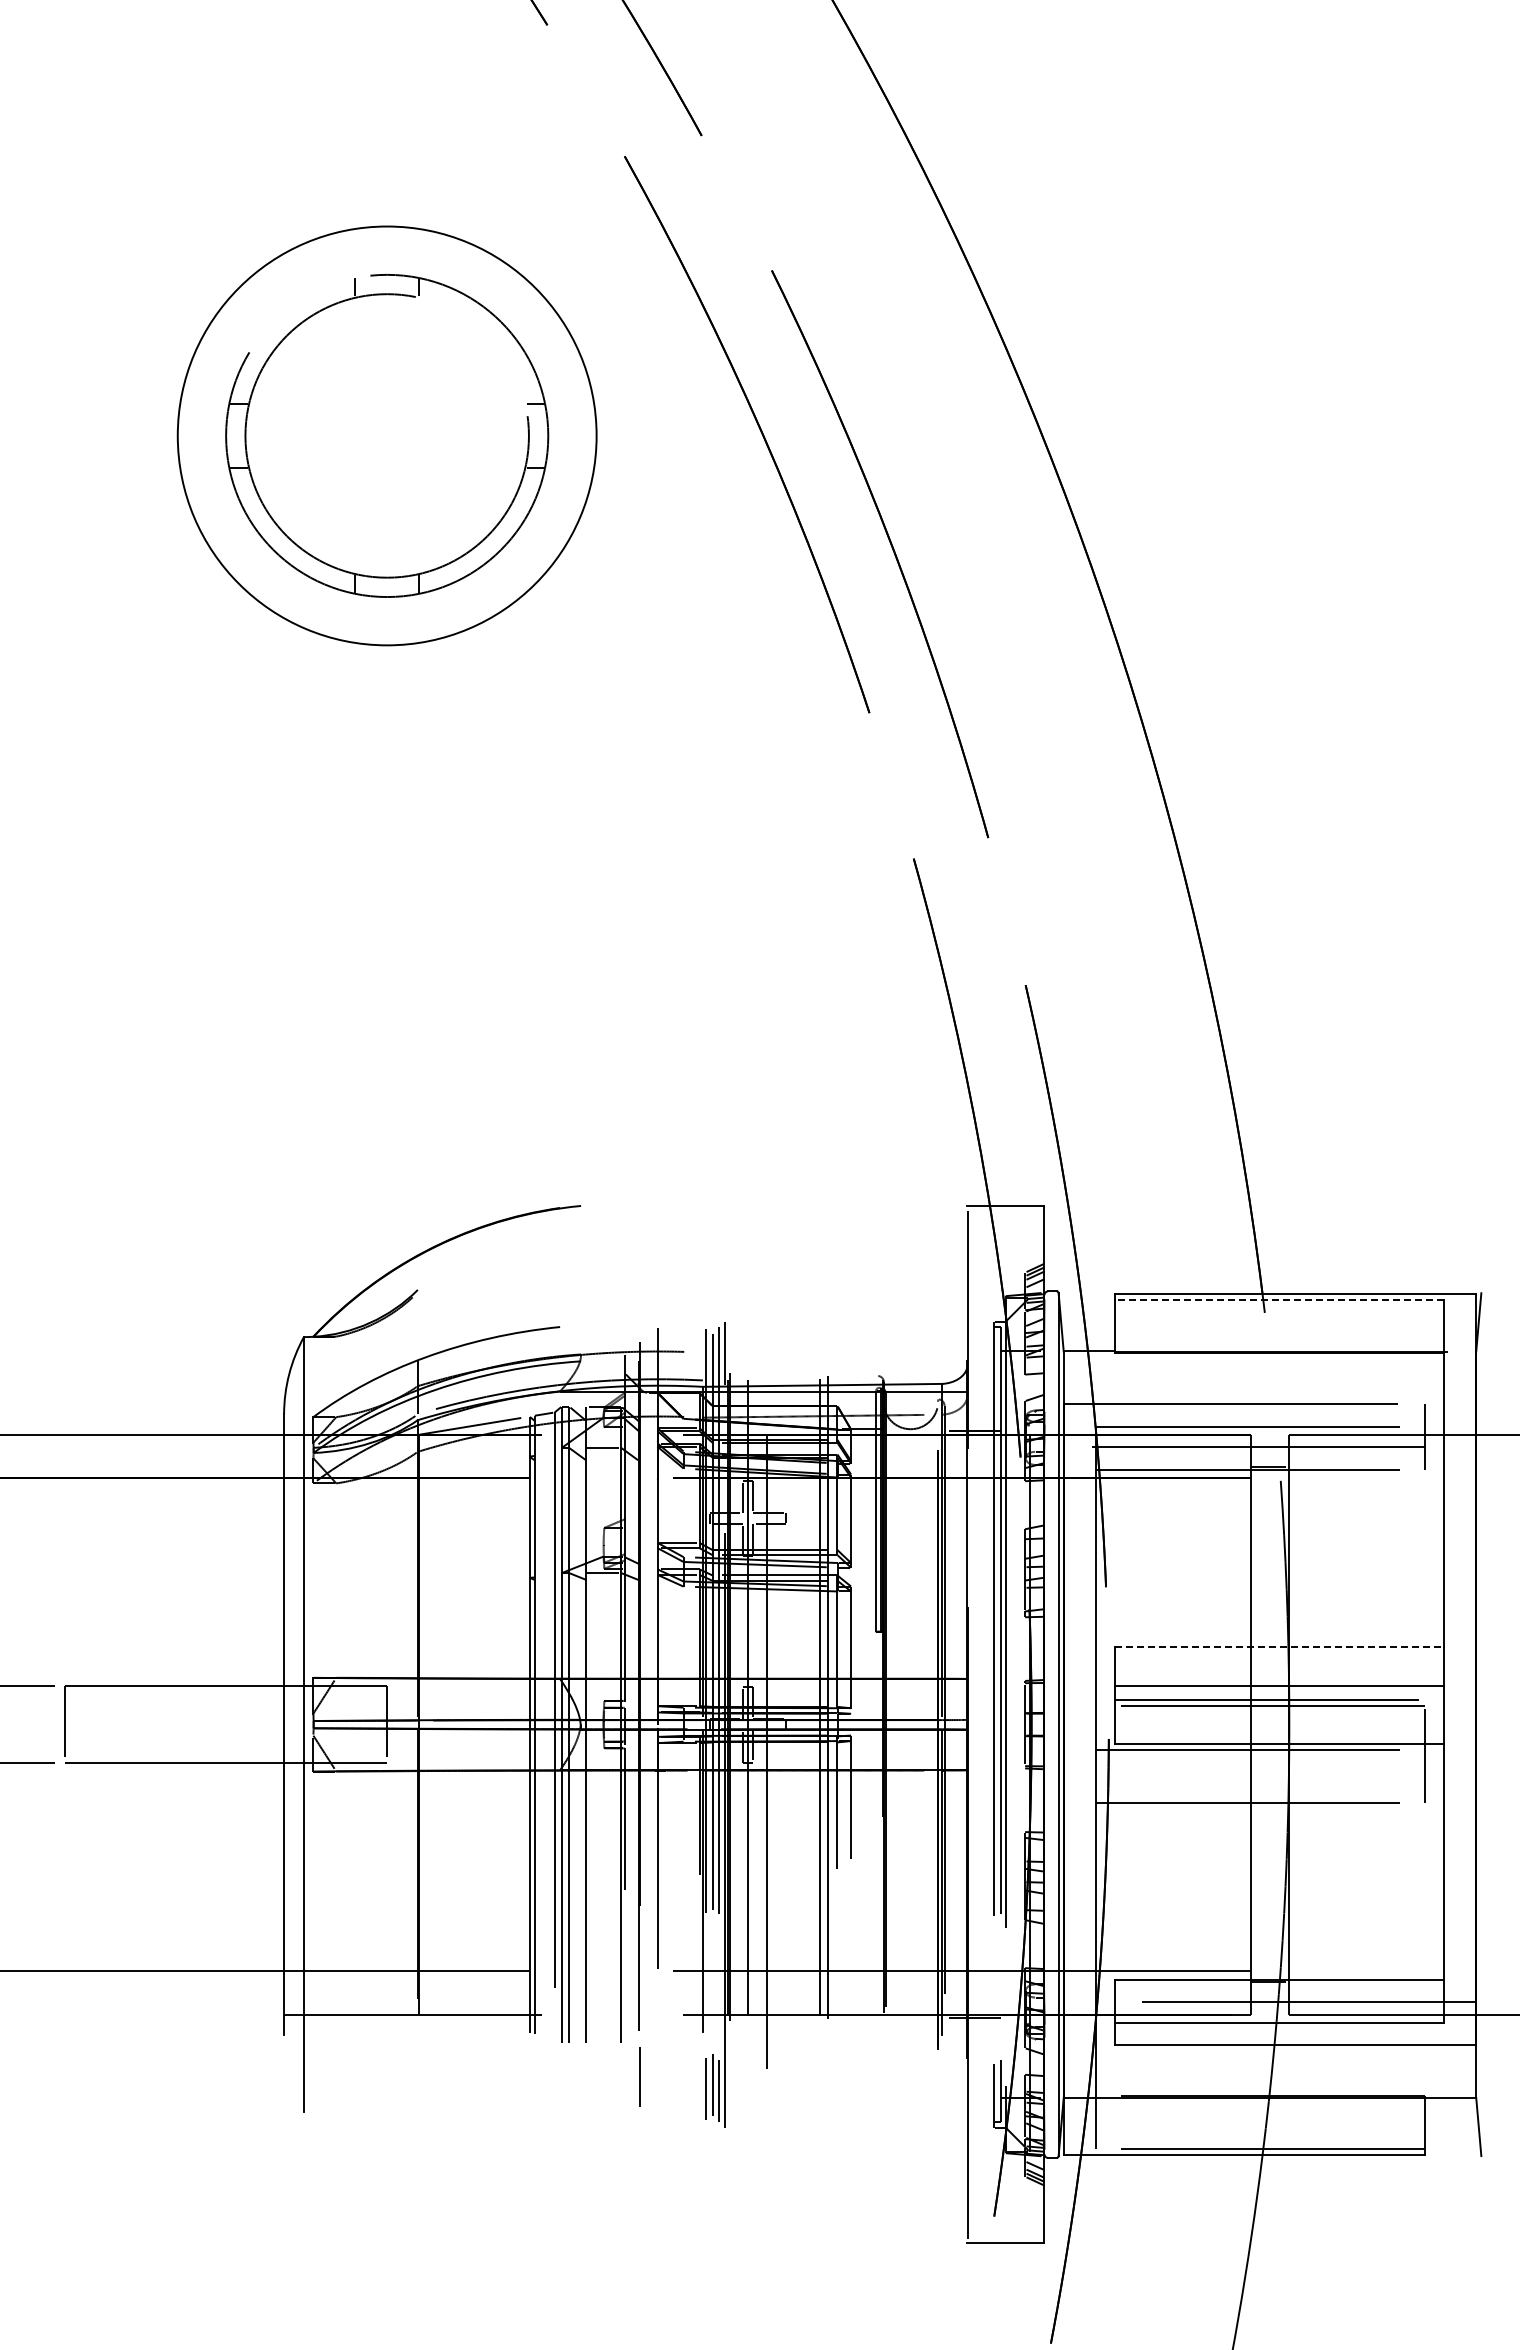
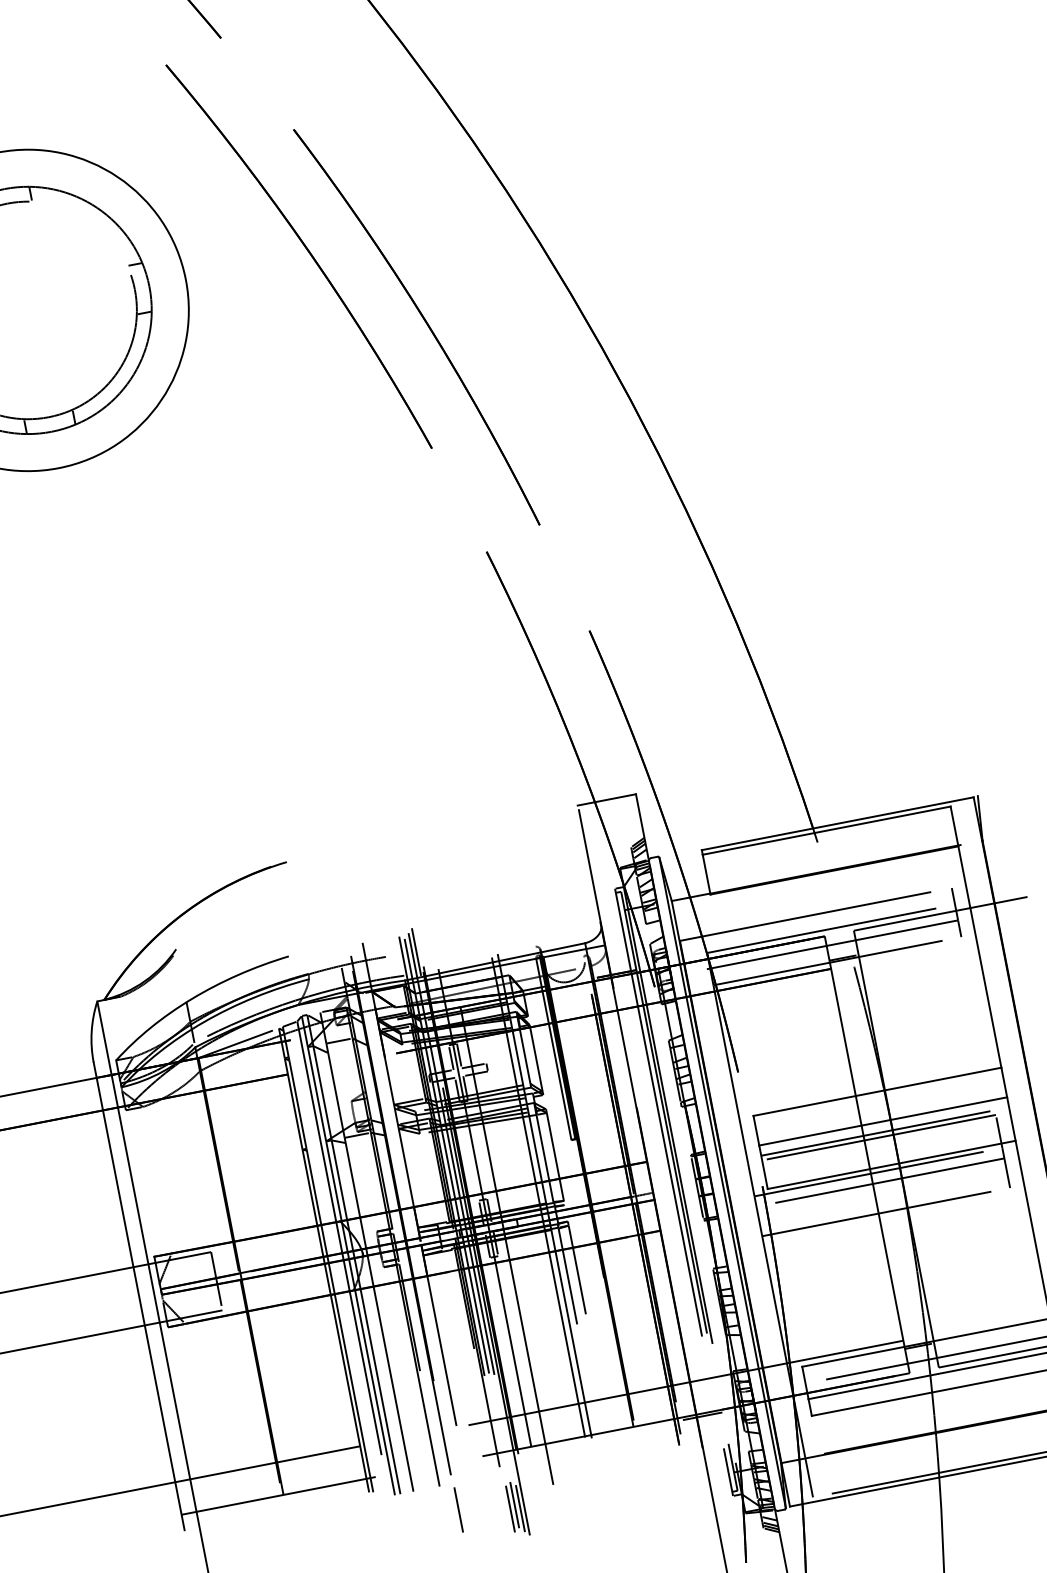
line: (1279, 1299) -> (826, 830), dashed -> solid
line: (1279, 1646) -> (877, 1091), dashed -> solid
line: (1260, 1763) -> (880, 1182), added

